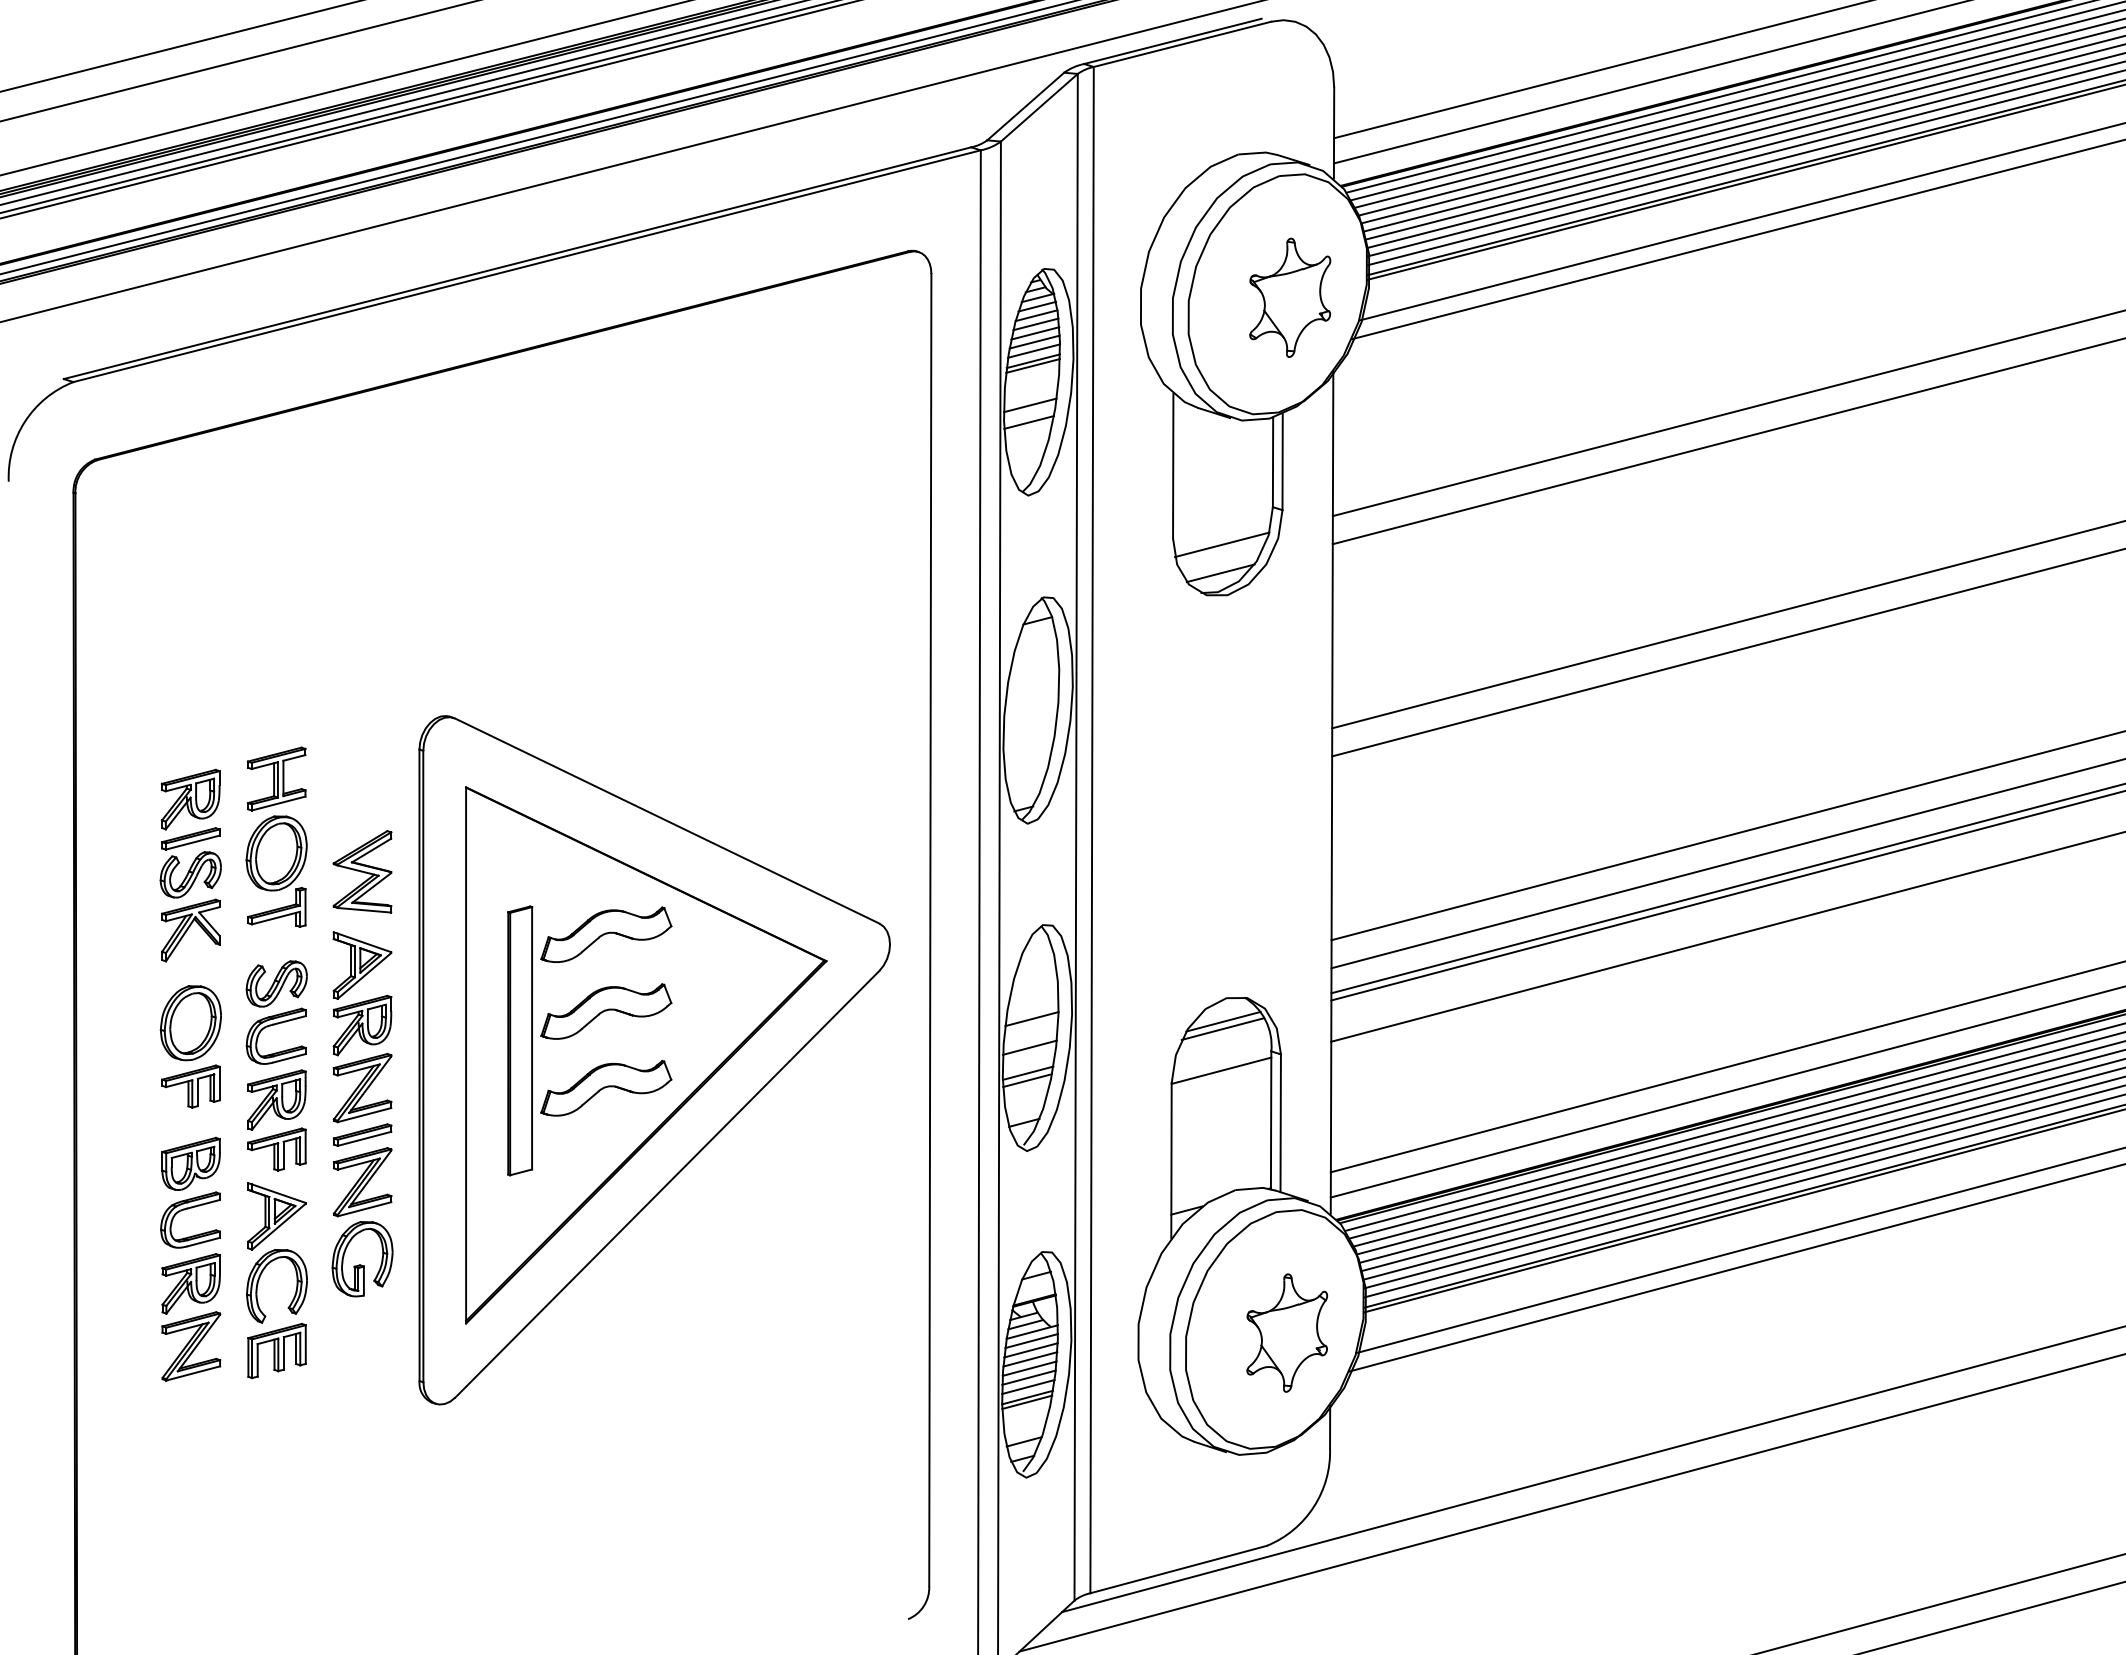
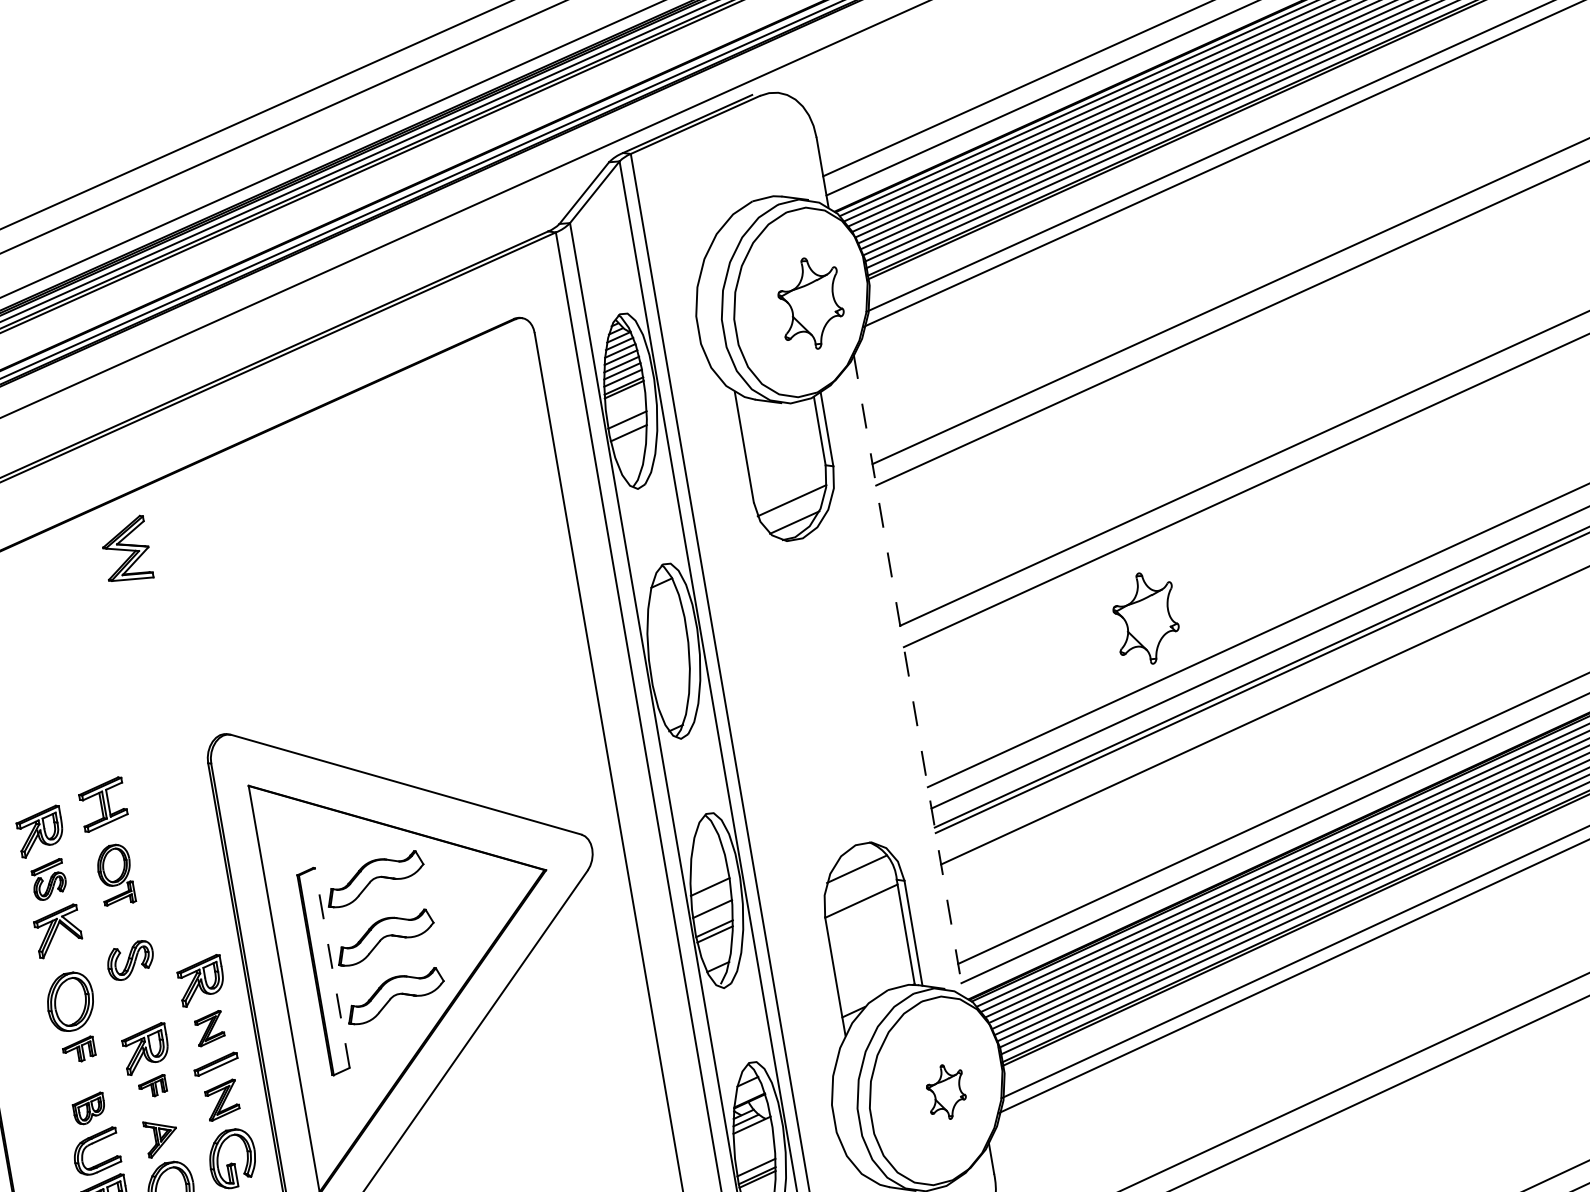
part: (1647, 773) -> (1146, 618), added
line: (1332, 793) -> (909, 675), solid -> dashed
part: (190, 862) -> (48, 879), size x0.7
part: (276, 871) -> (115, 875), size x0.7
part: (362, 871) -> (126, 549), moved
part: (362, 965) -> (193, 935), removed
line: (1223, 1021) -> (856, 863), removed
part: (274, 1025) -> (134, 992), removed
line: (532, 1037) -> (332, 967), solid -> dashed
part: (190, 1086) -> (78, 1050), size x0.7
part: (362, 1088) -> (209, 1028), size x0.6
part: (276, 1149) -> (152, 1086), size x0.6
part: (190, 1163) -> (88, 1108), size x0.7
part: (362, 1182) -> (222, 1100), size x0.7
part: (276, 1216) -> (161, 1137), size x0.7
part: (1287, 1332) -> (946, 1091), size x0.6
line: (1031, 1341) -> (752, 1132), removed
line: (1030, 1350) -> (753, 1139), removed
line: (1030, 1359) -> (754, 1146), removed
line: (1029, 1368) -> (754, 1153), removed
line: (1028, 1377) -> (755, 1160), removed

